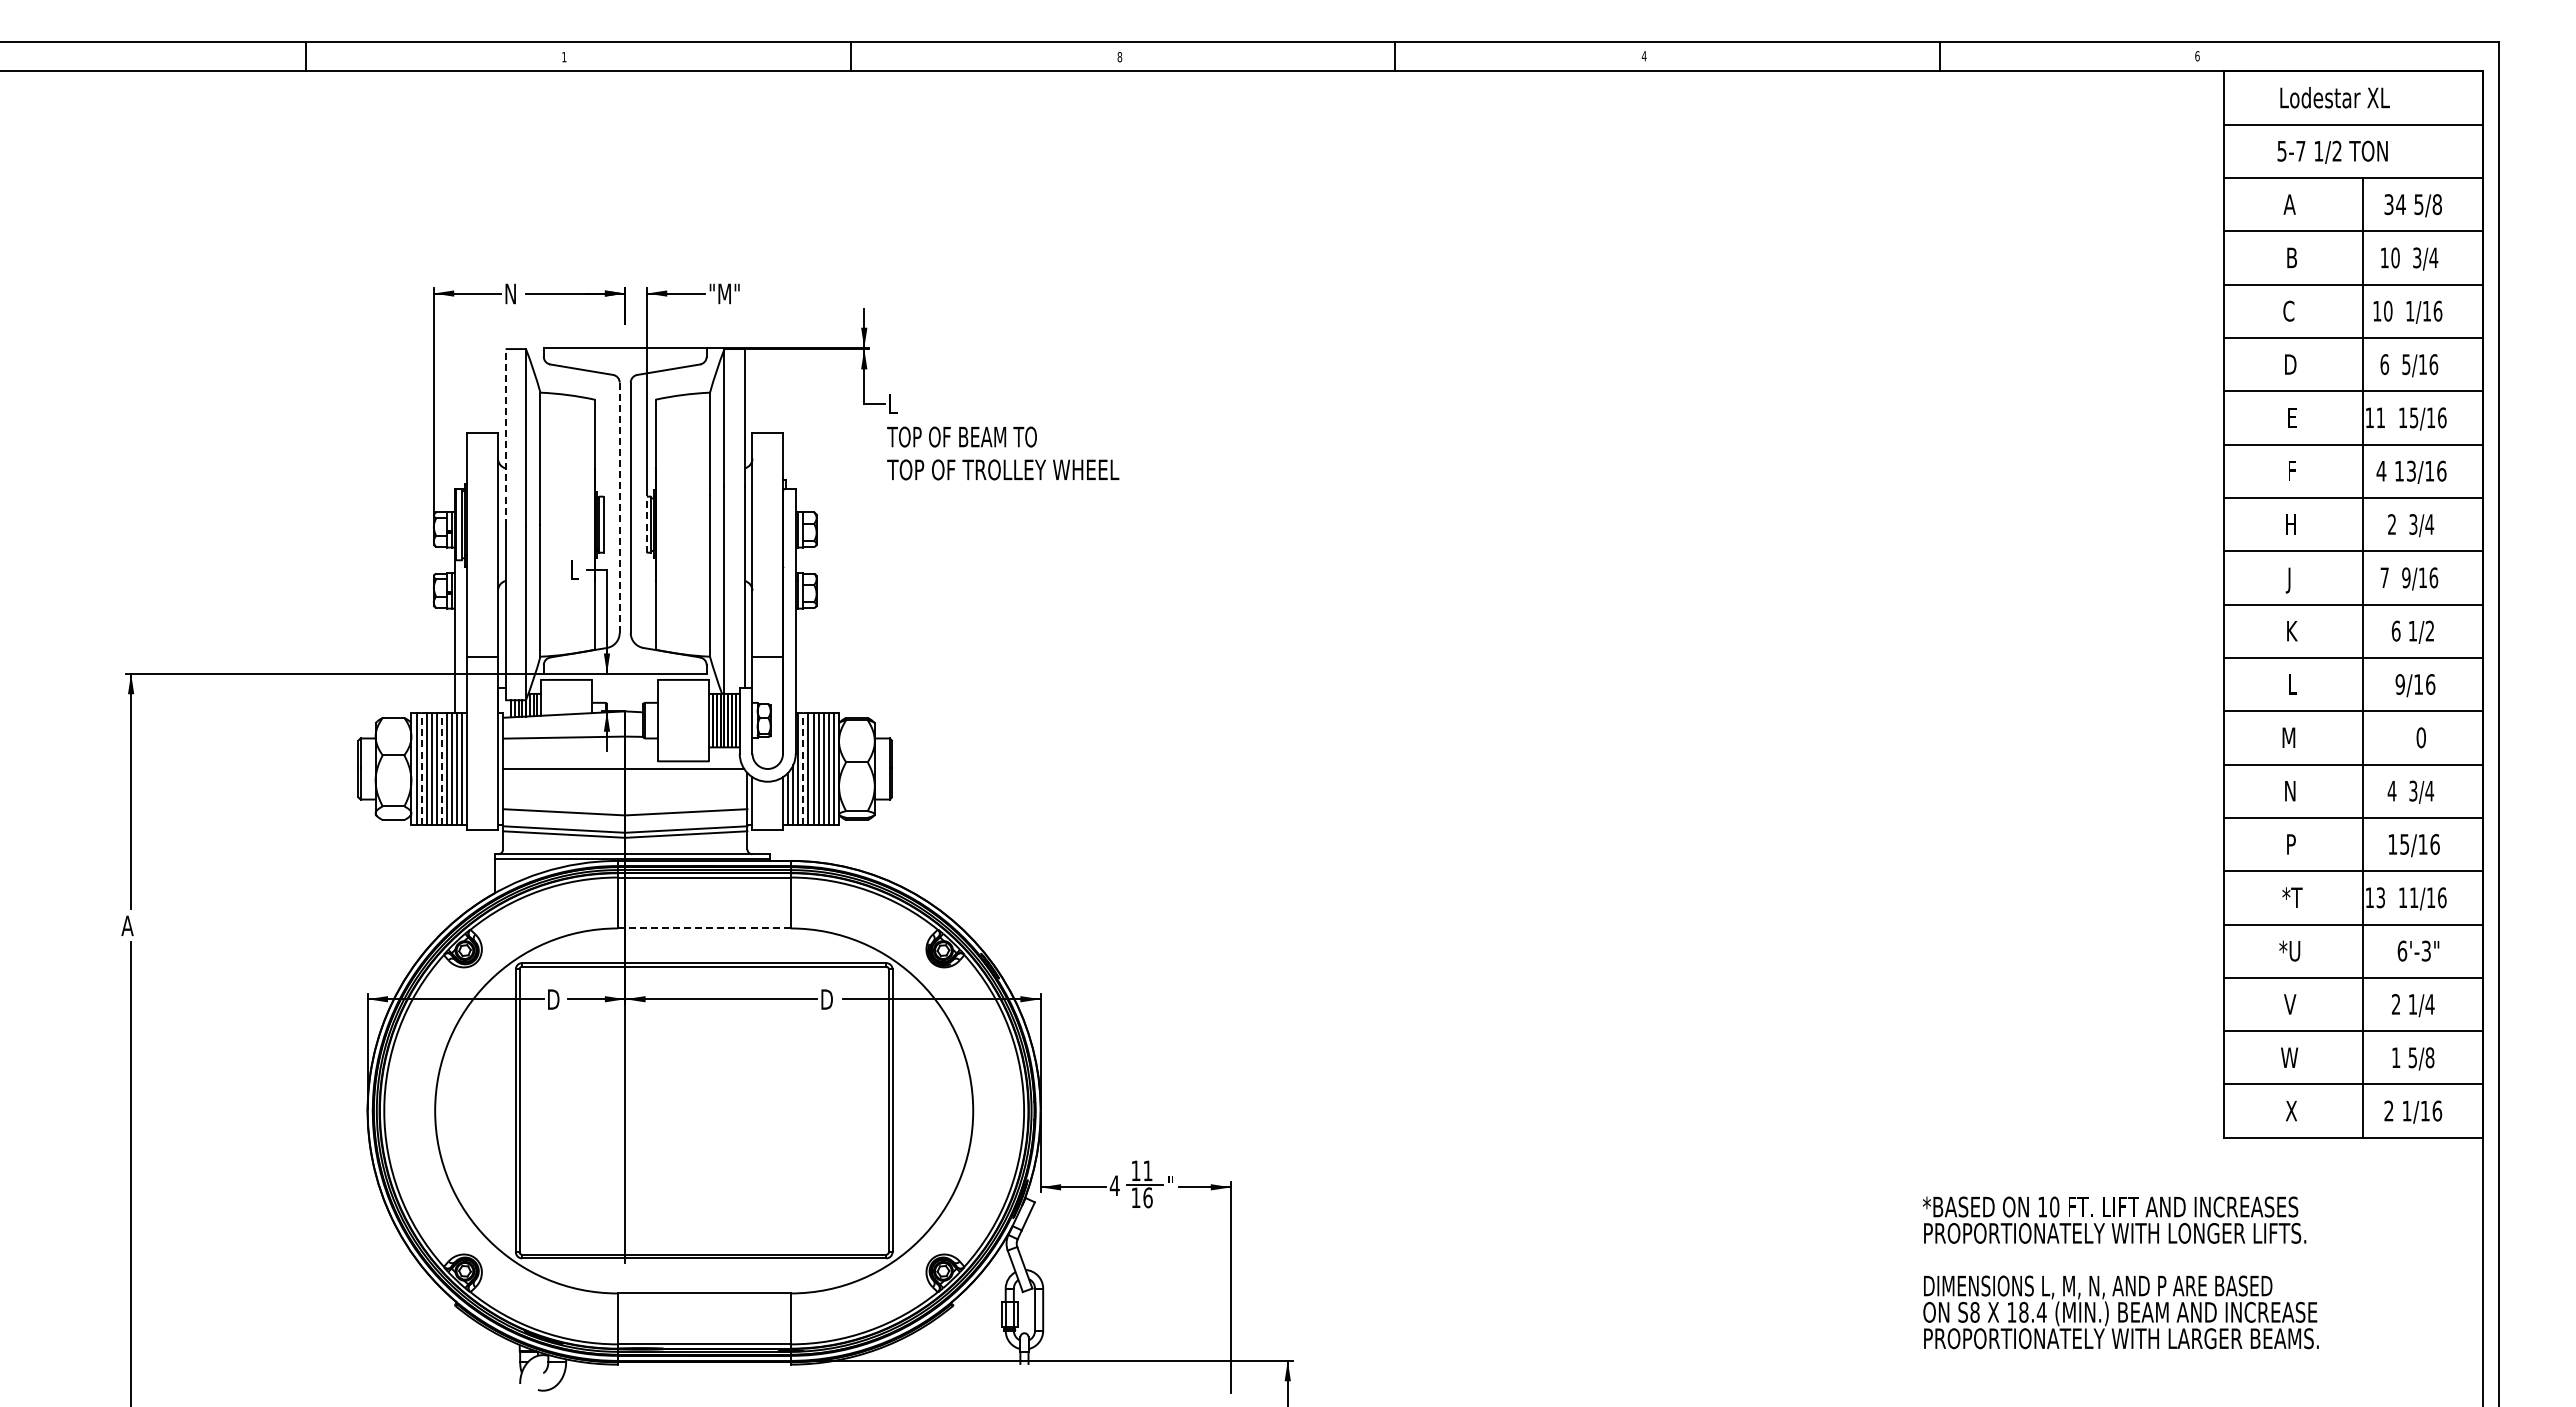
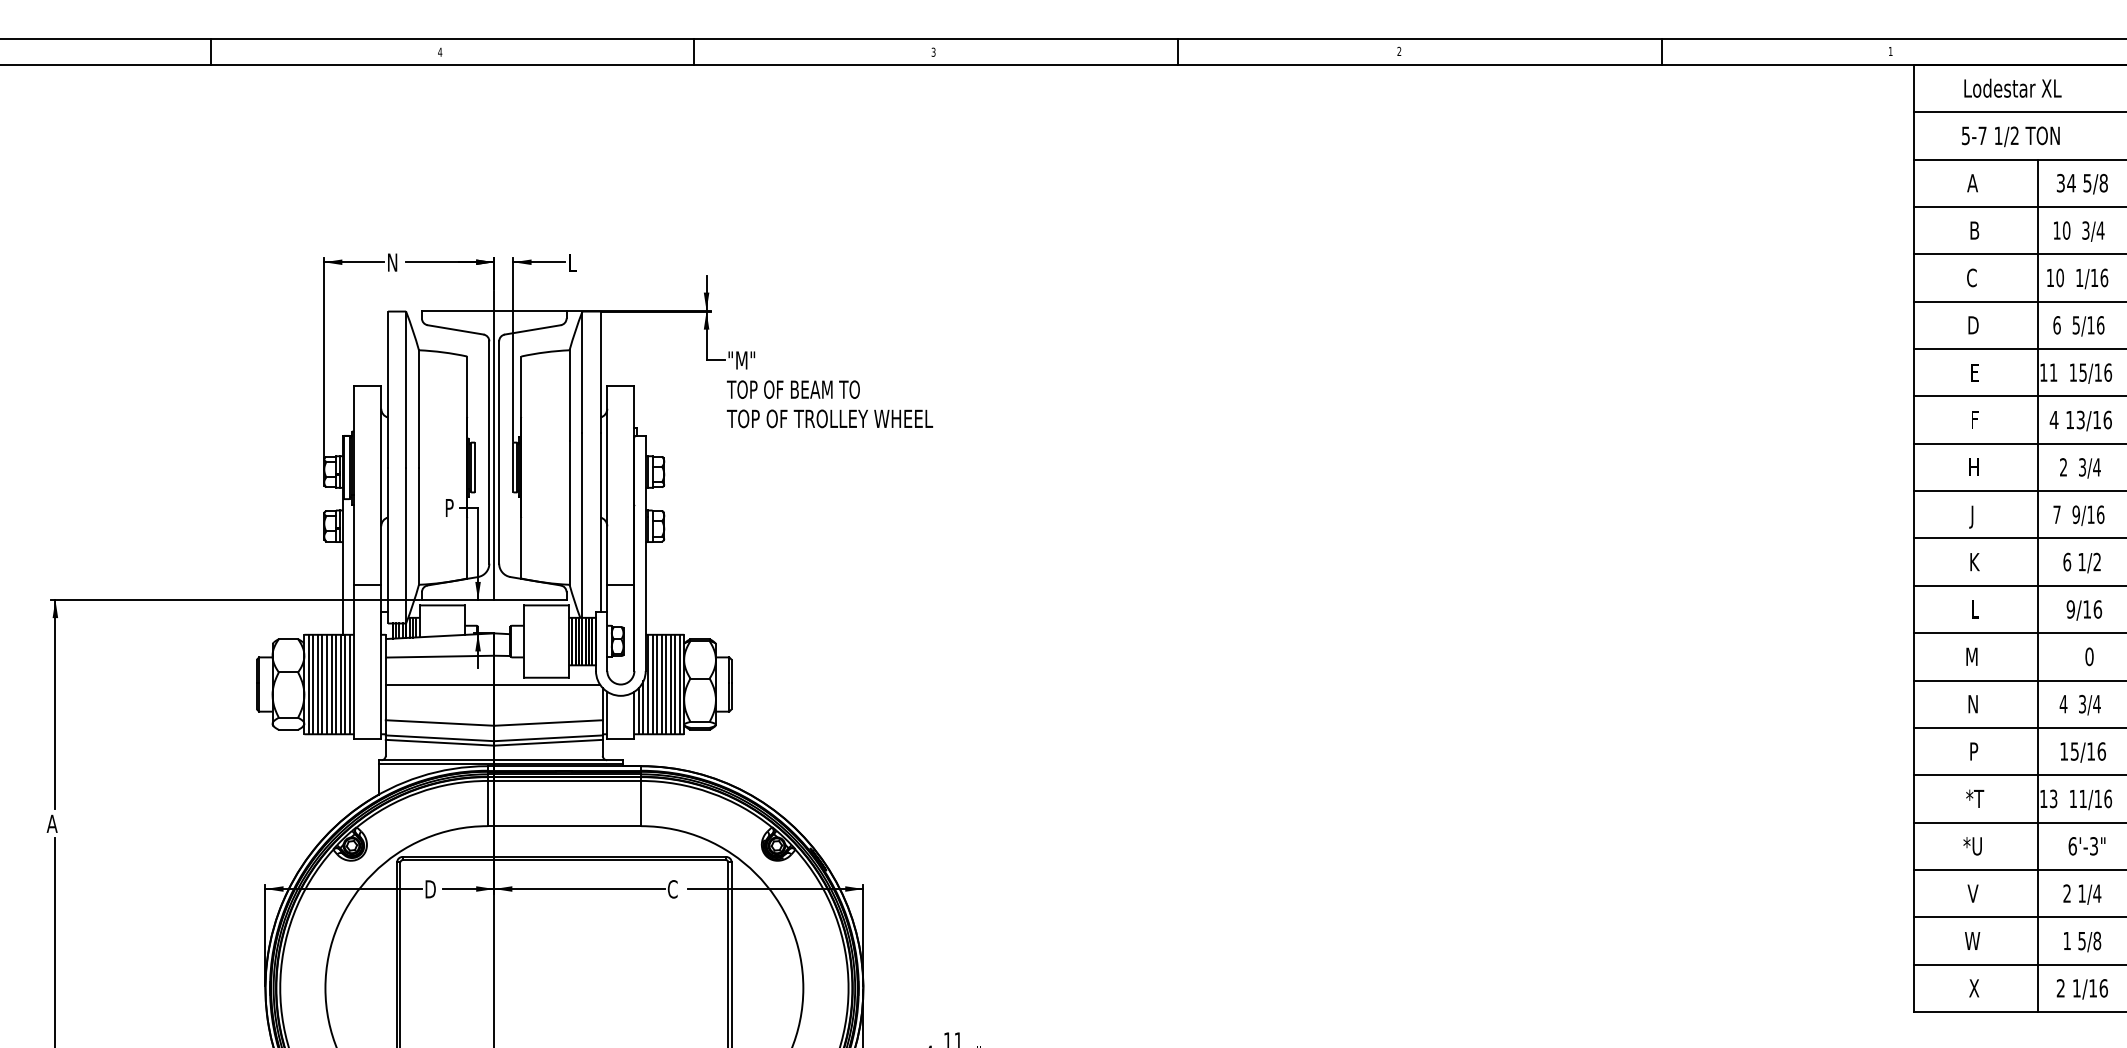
text: (1643, 56) -> (1398, 51), 4 -> 2
text: (2197, 56) -> (1890, 51), 6 -> 1
text: (563, 57) -> (439, 52), 1 -> 4
text: (1119, 57) -> (933, 52), 8 -> 3
text: (724, 293) -> (582, 262), "M" -> L
text: (903, 404) -> (741, 360), L -> "M"
line: (505, 436) -> (387, 389), dashed -> solid
line: (625, 499) -> (494, 445), added
line: (619, 508) -> (489, 453), dashed -> solid
line: (646, 524) -> (513, 467), dashed -> solid
text: (574, 570) -> (449, 508), L -> P
line: (421, 769) -> (313, 684), dashed -> solid
line: (442, 769) -> (331, 684), dashed -> solid
line: (803, 769) -> (652, 684), dashed -> solid
line: (704, 928) -> (564, 826), dashed -> solid
text: (826, 999) -> (673, 889), D -> C

